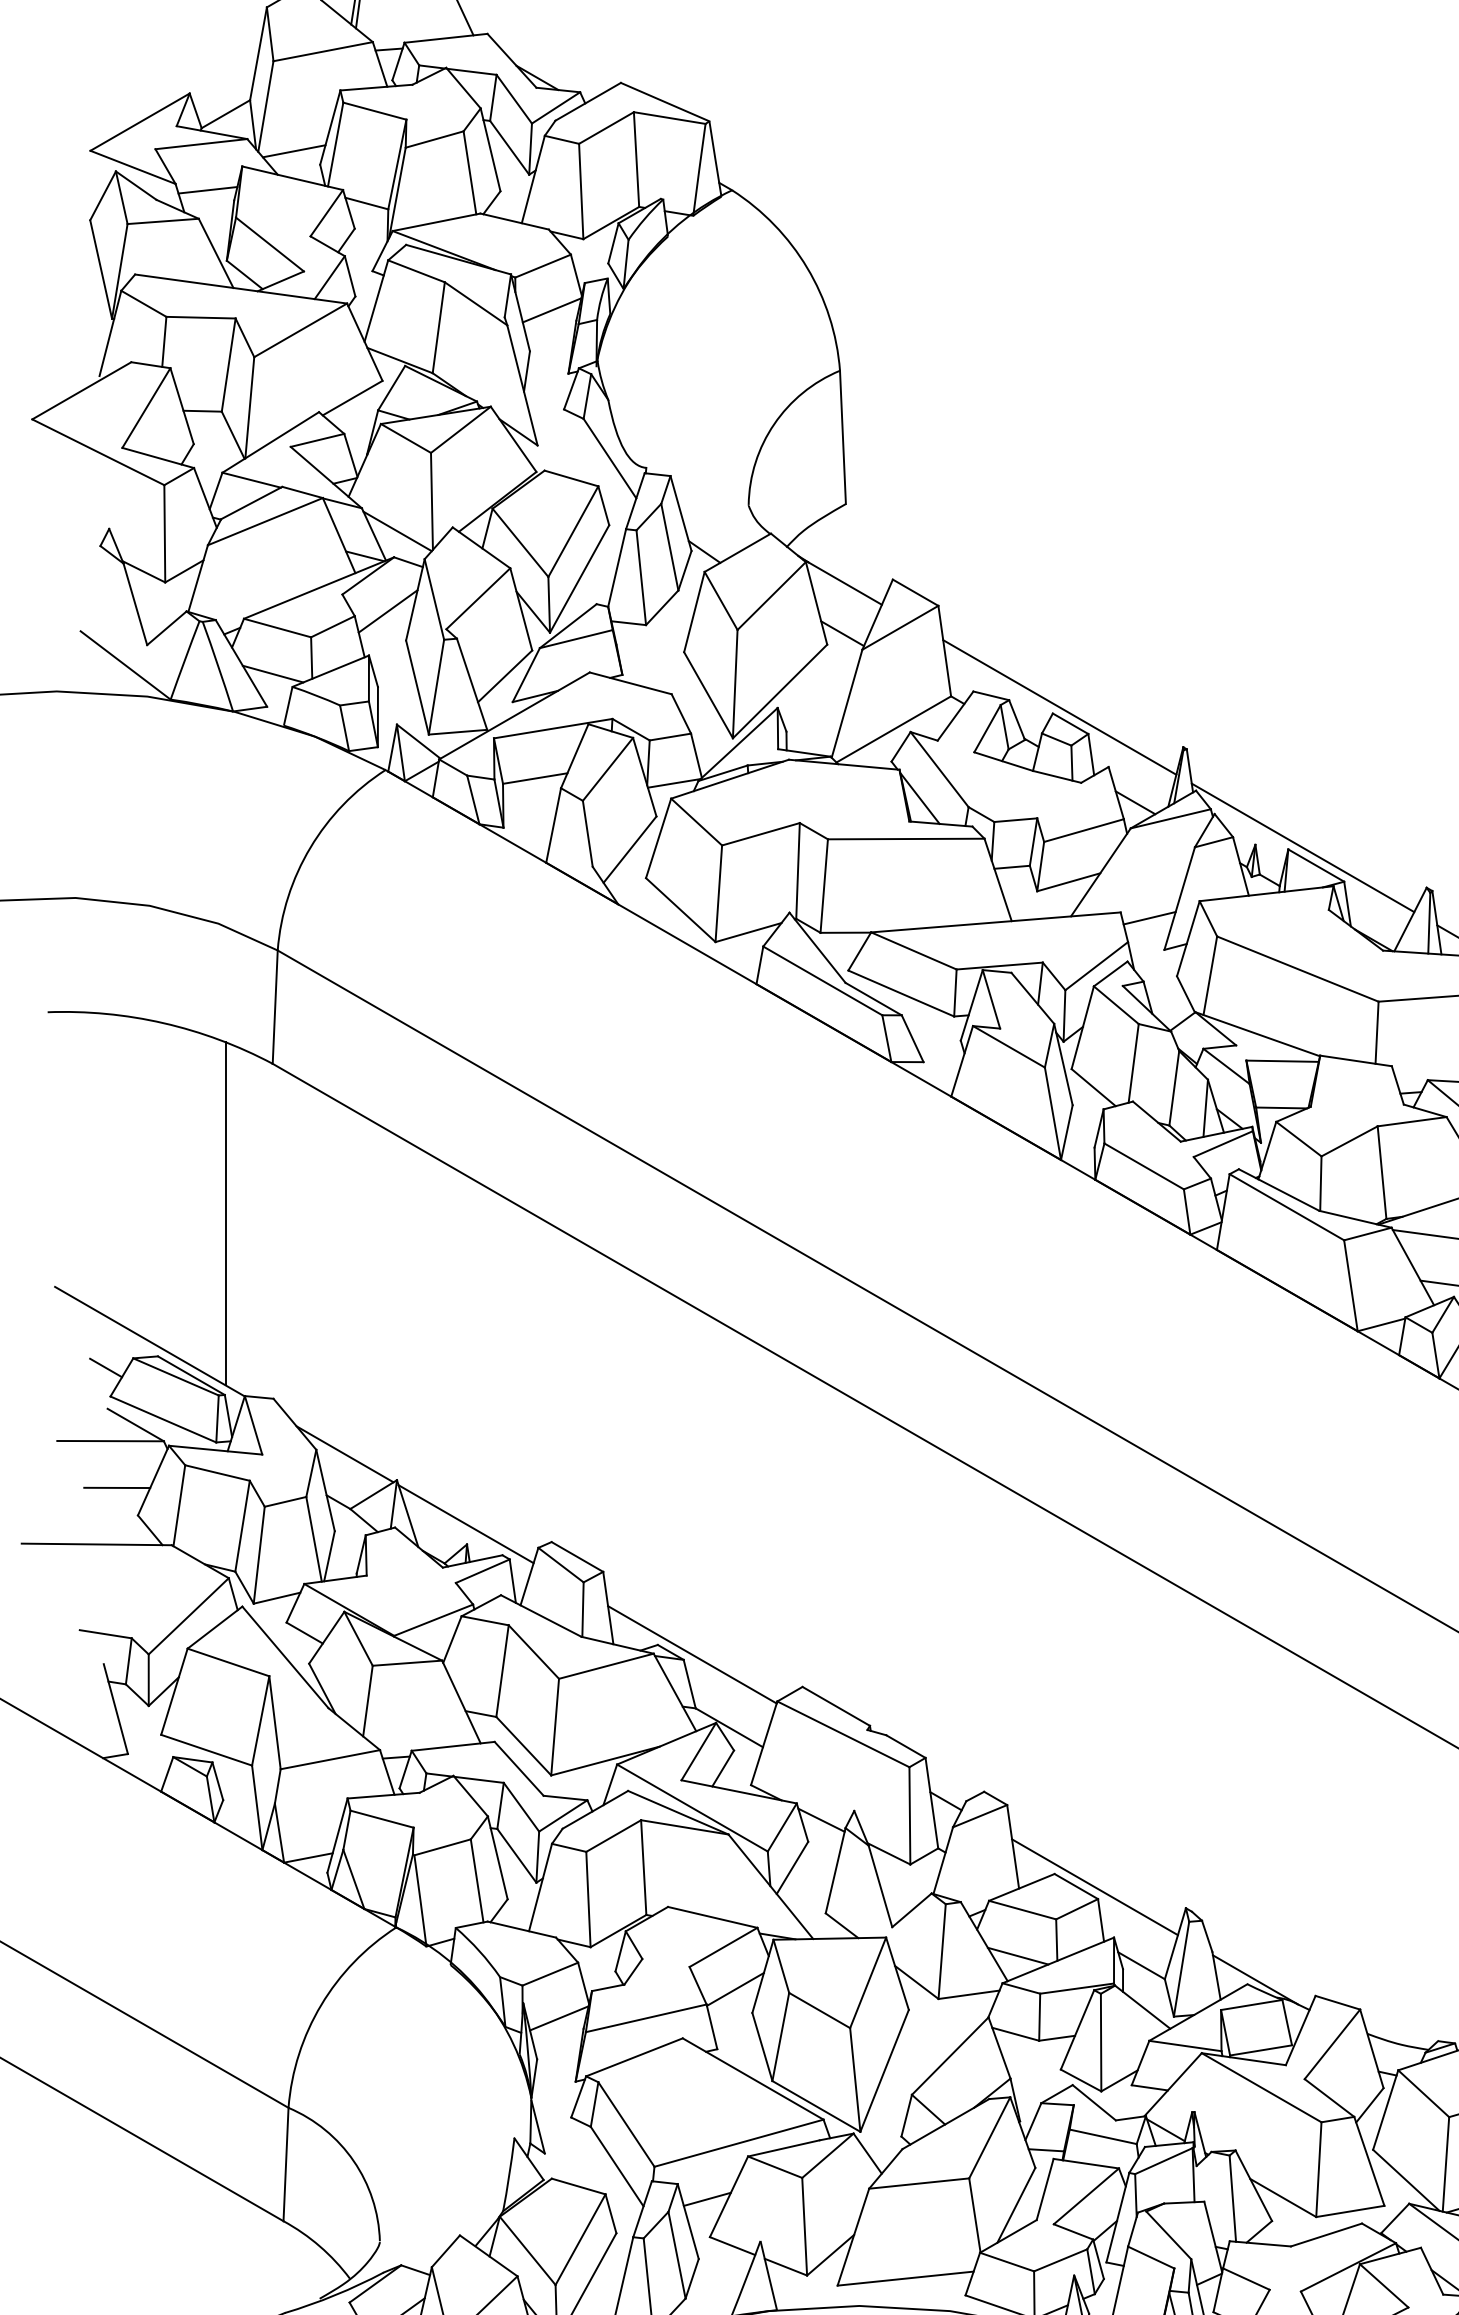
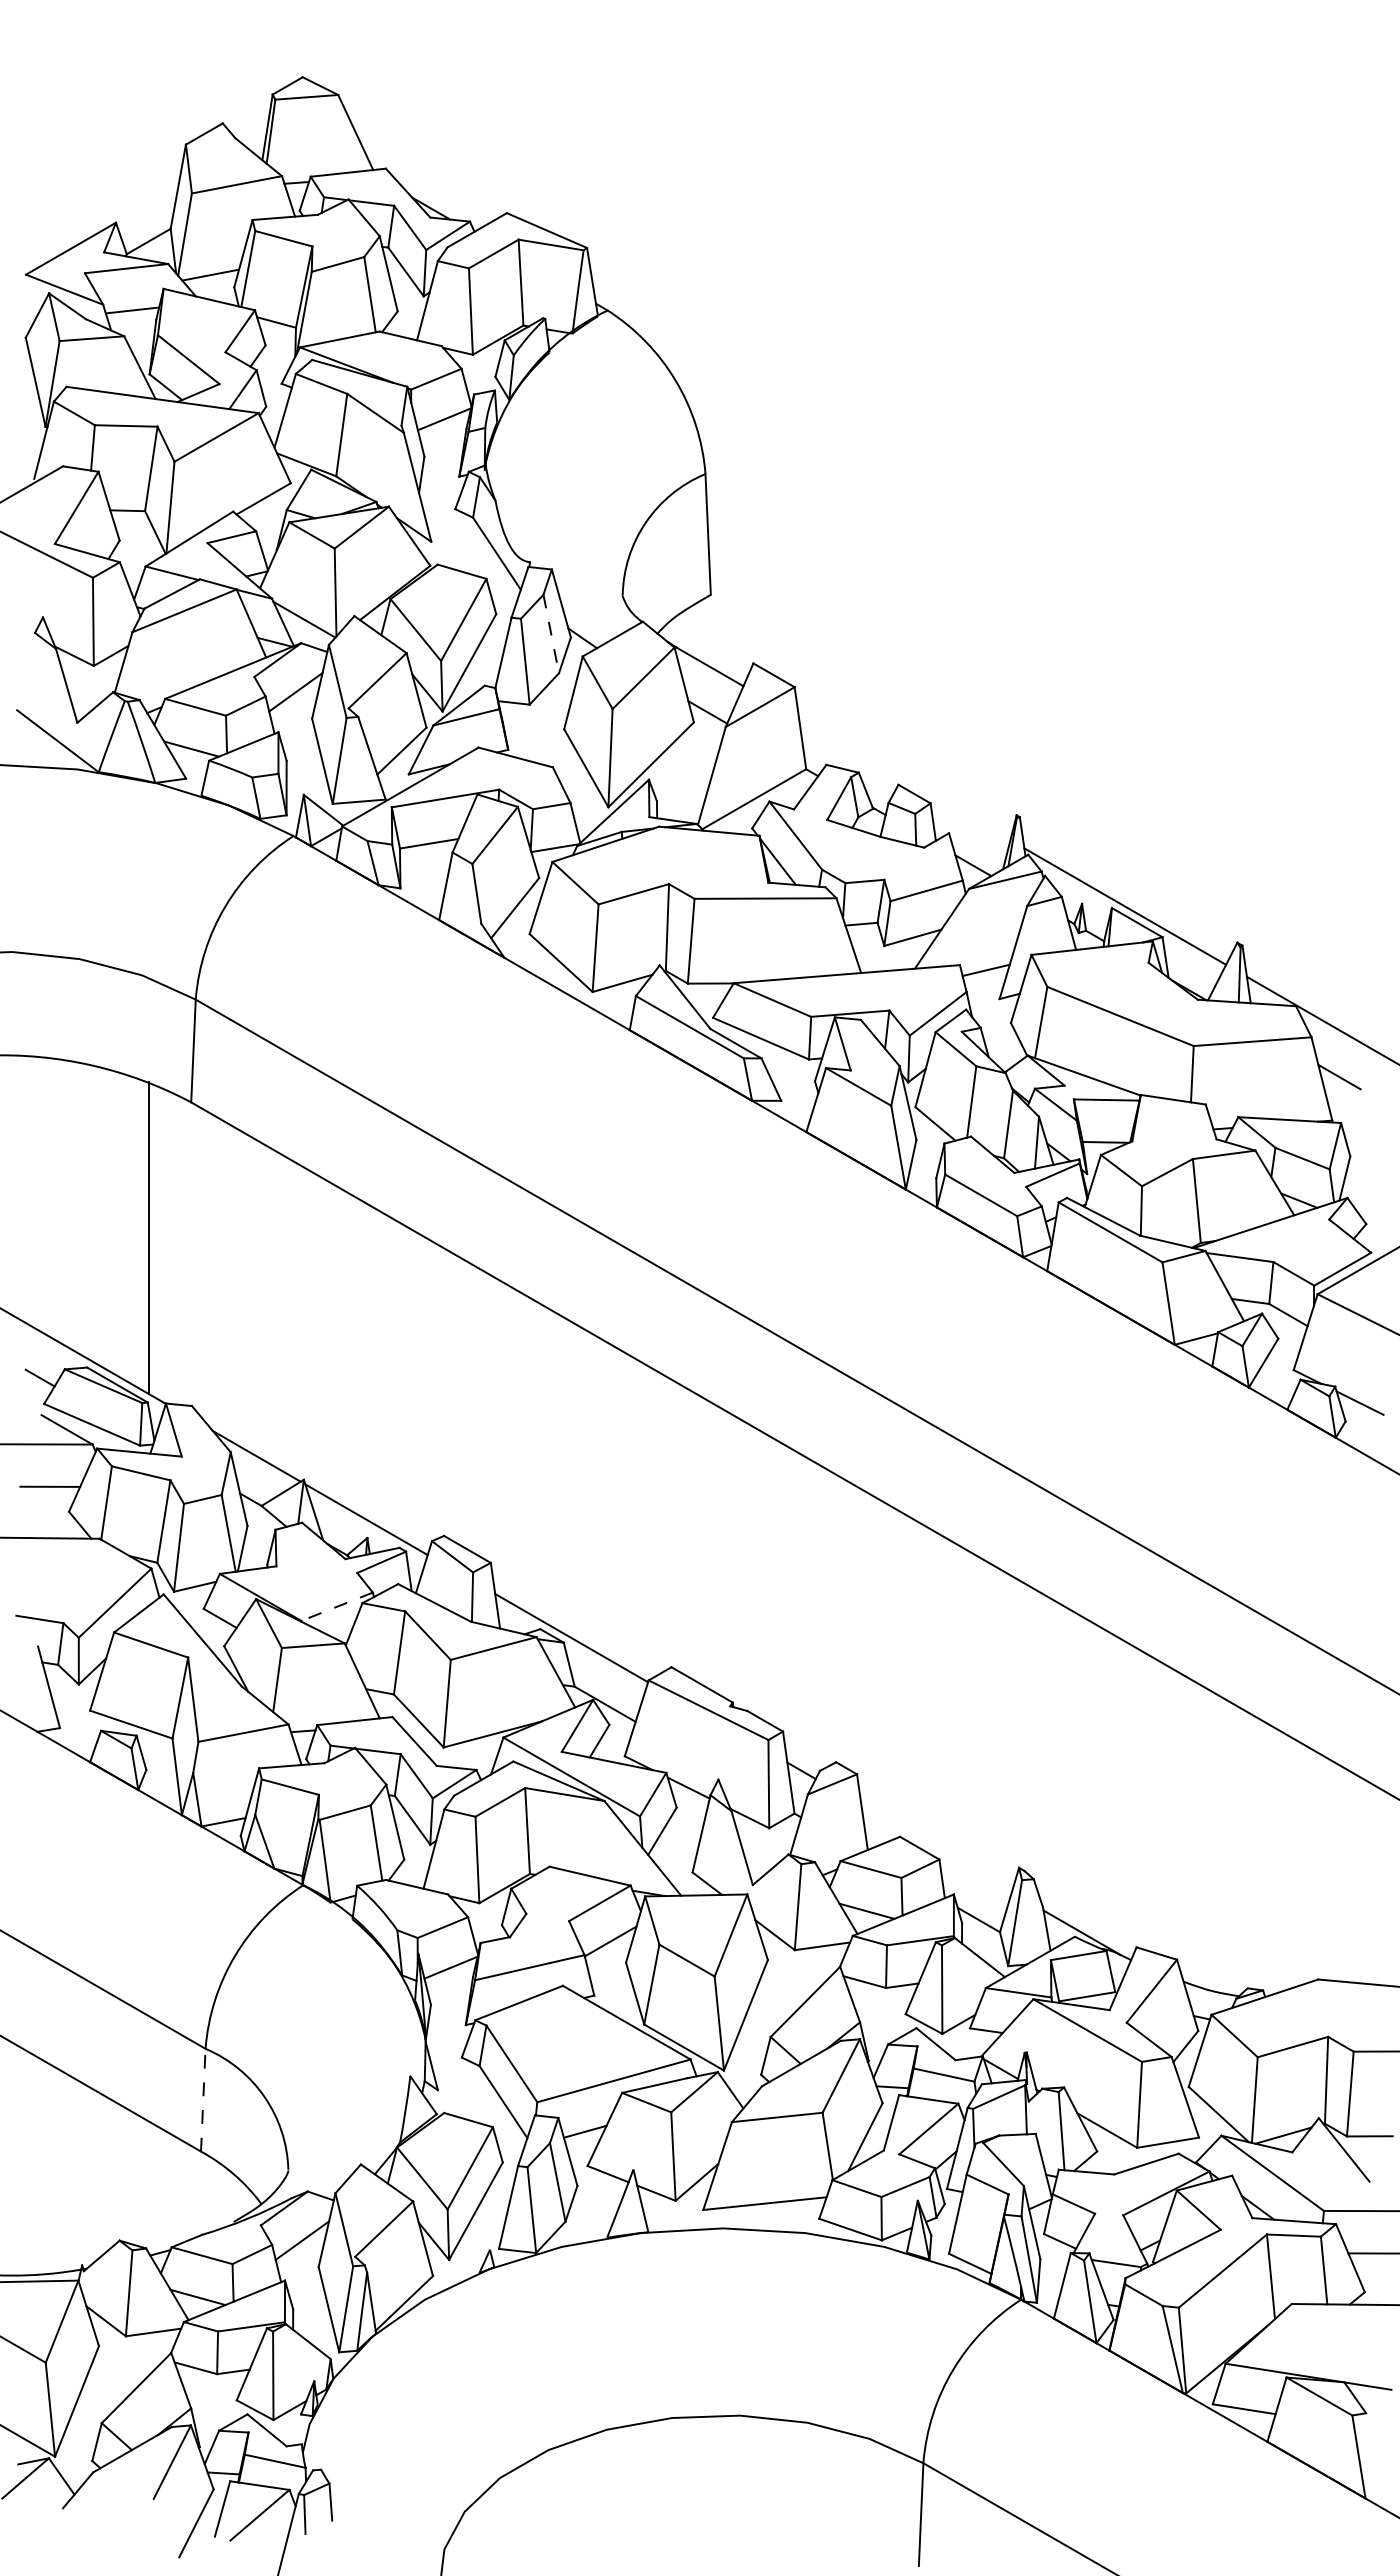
line: (670, 547) -> (551, 634), solid -> dashed
line: (1059, 707) -> (904, 779), removed
line: (432, 1619) -> (336, 1606), solid -> dashed
line: (1094, 1886) -> (936, 1848), removed
line: (286, 2163) -> (203, 2099), solid -> dashed

